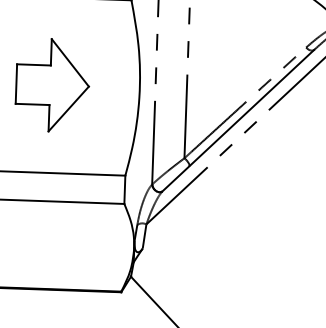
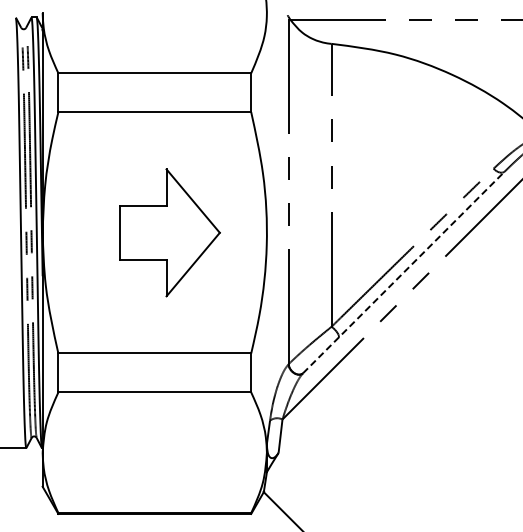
part: (52, 85) -> (169, 232), moved
line: (238, 120) -> (403, 272), solid -> dashed

